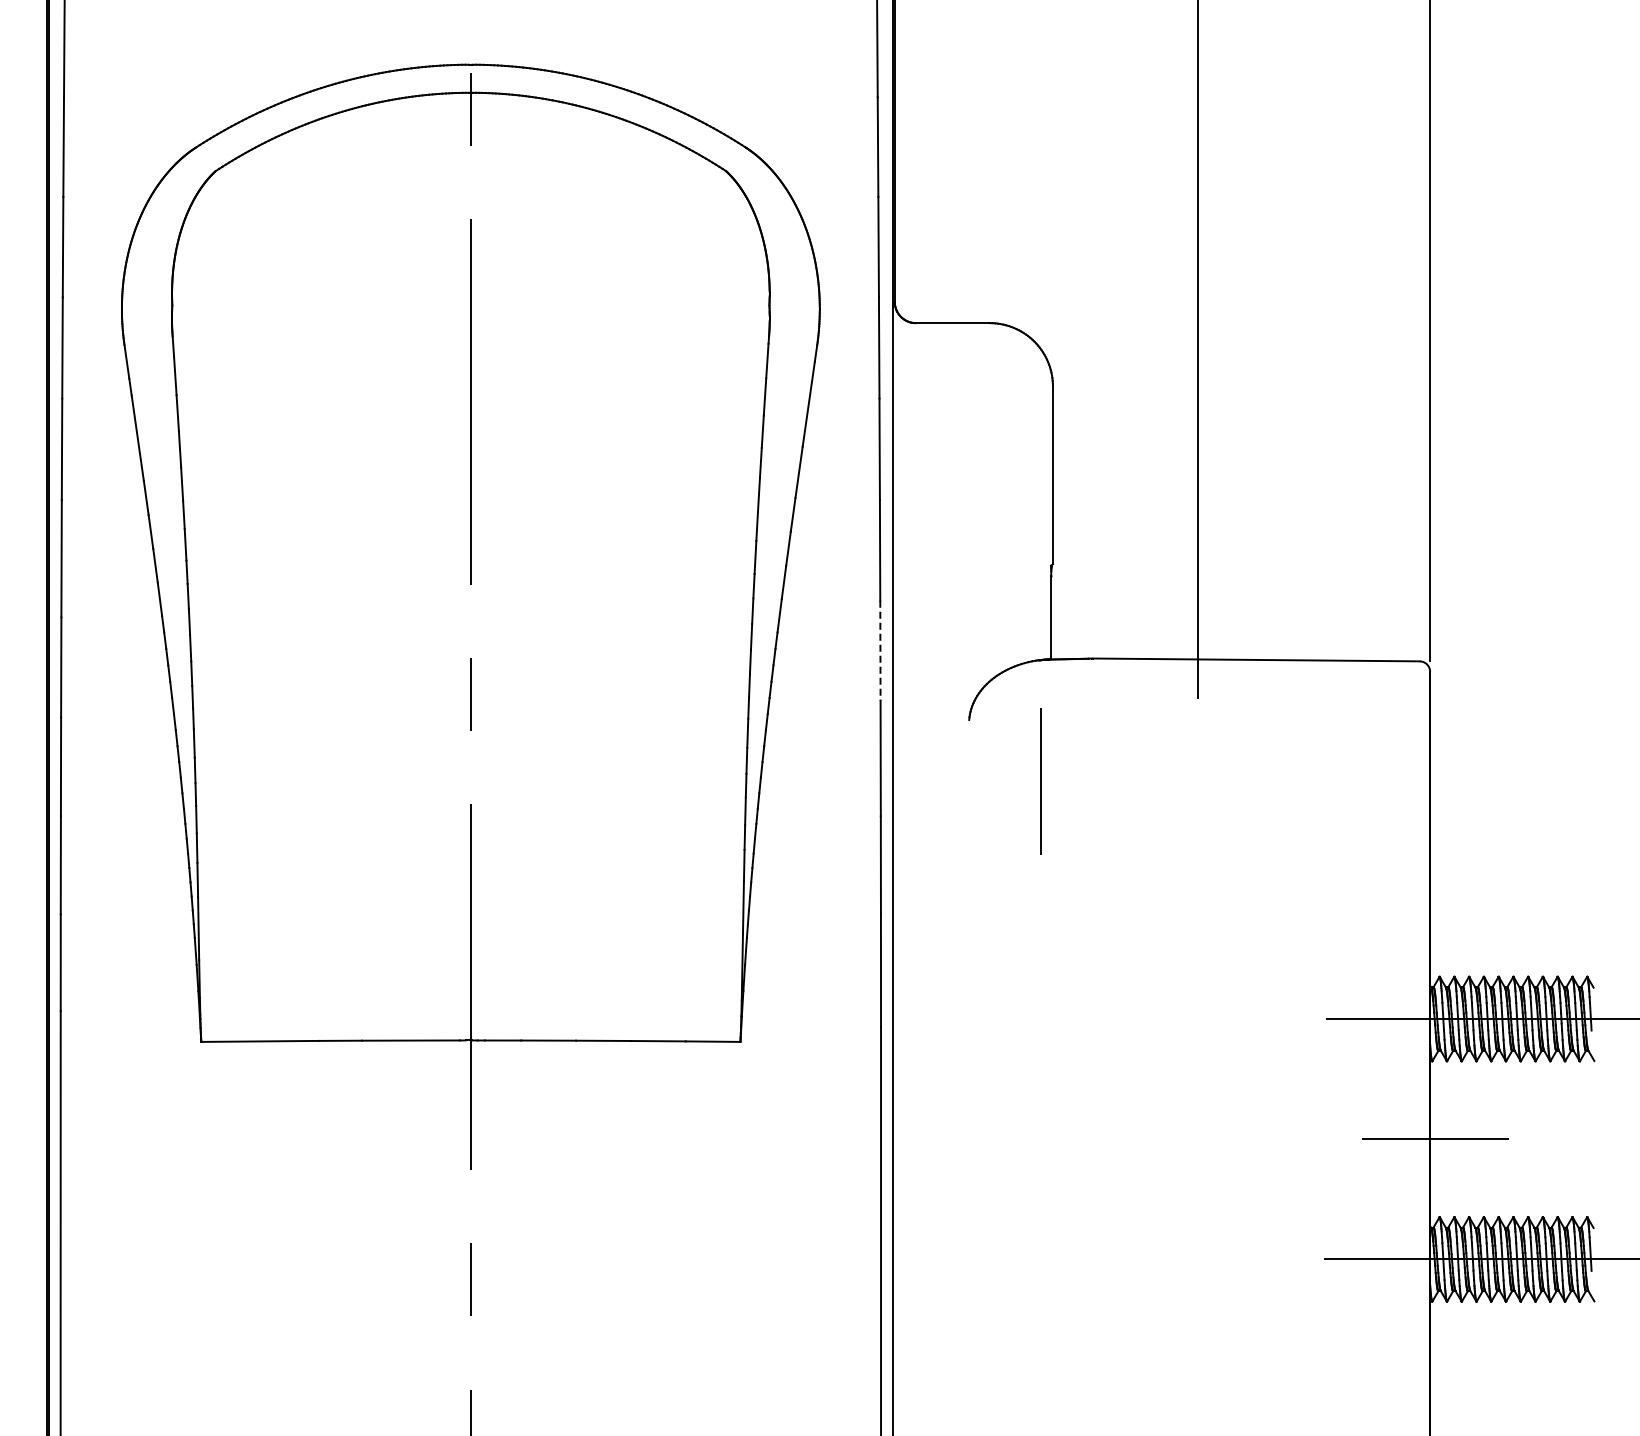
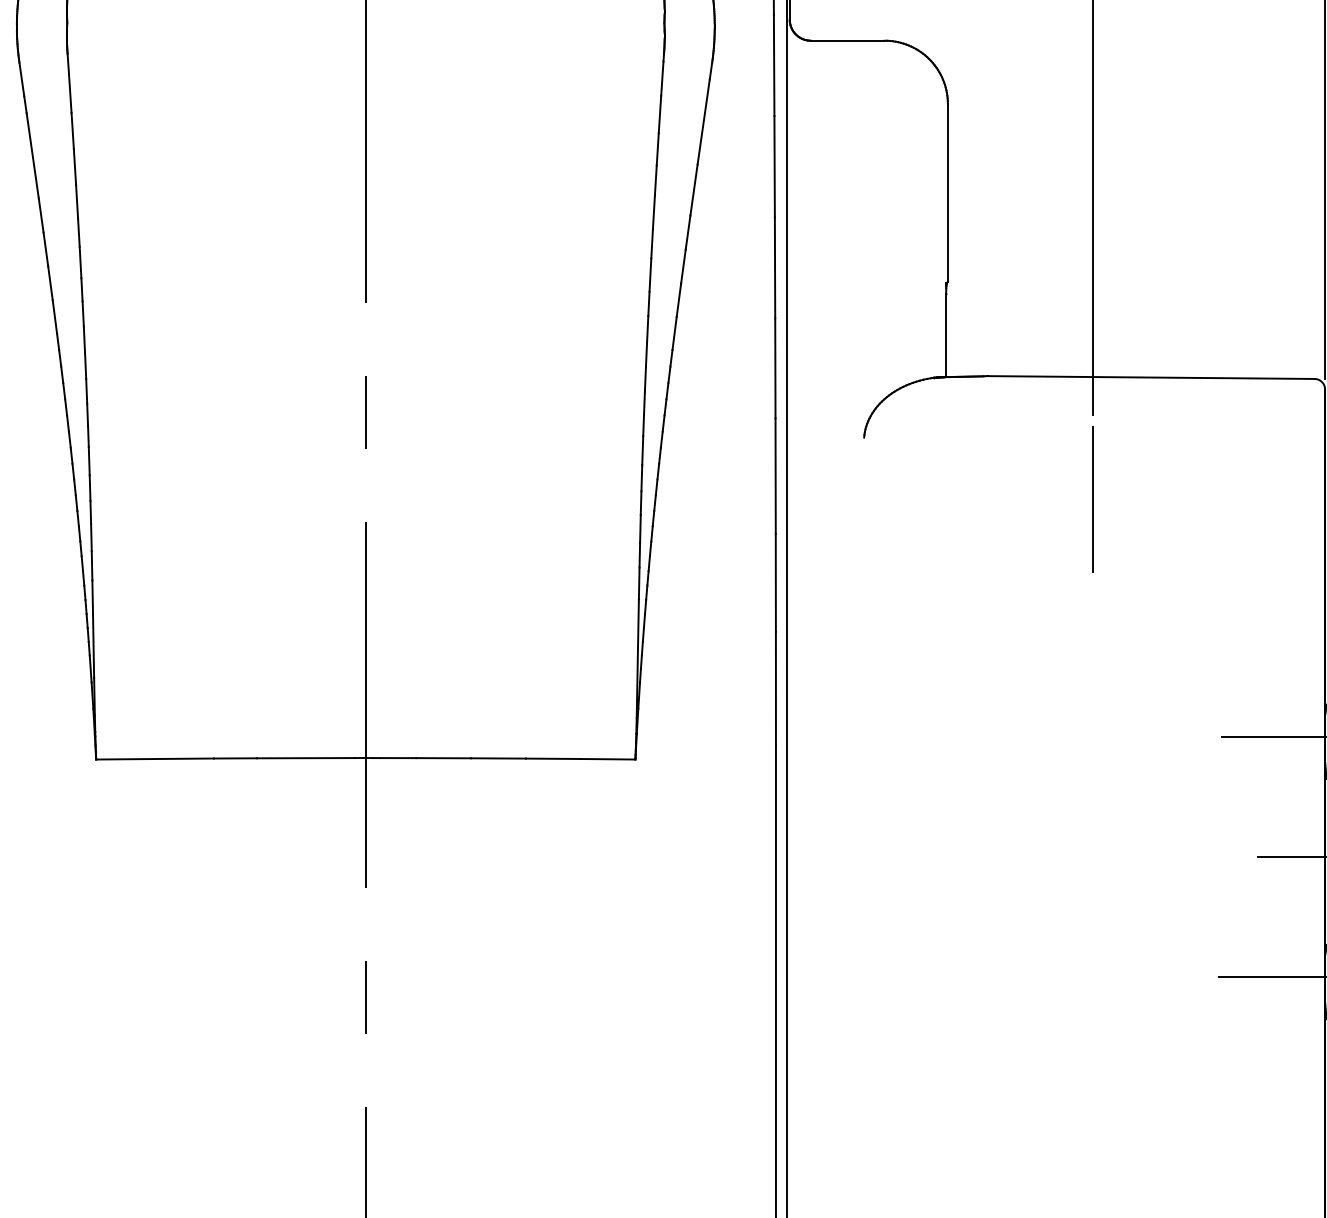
line: (880, 650) -> (775, 368), dashed -> solid
line: (1040, 781) -> (1092, 499), moved

